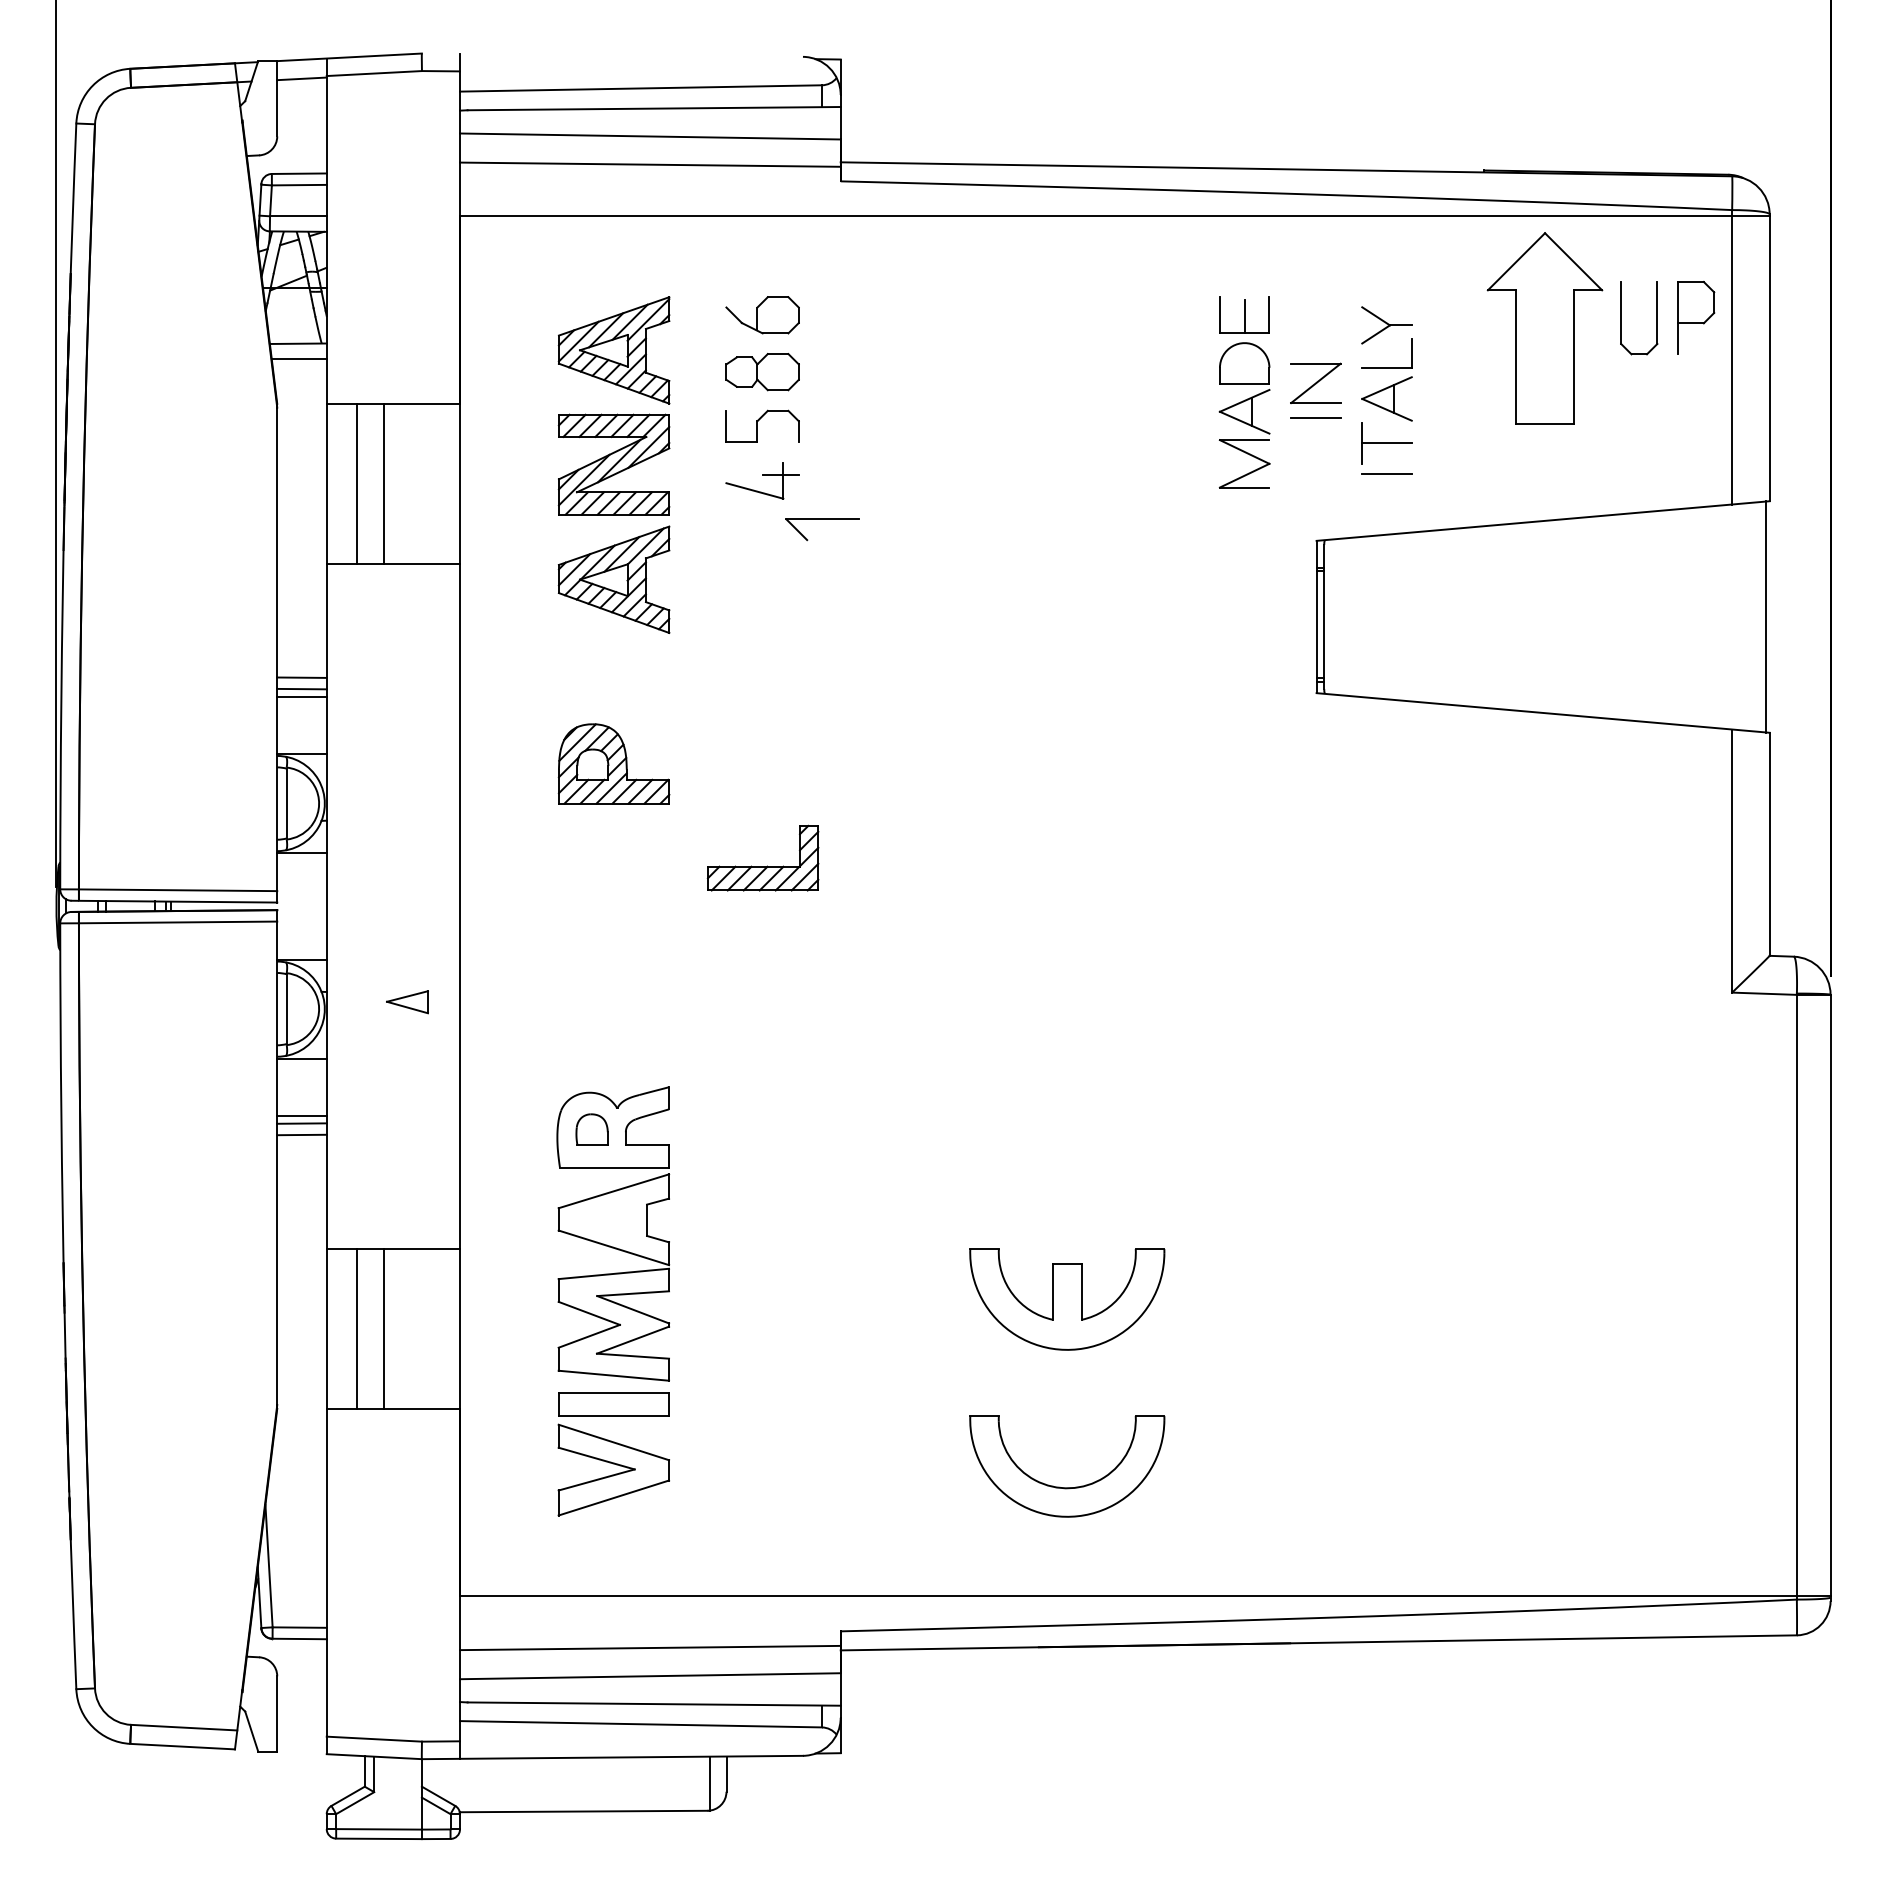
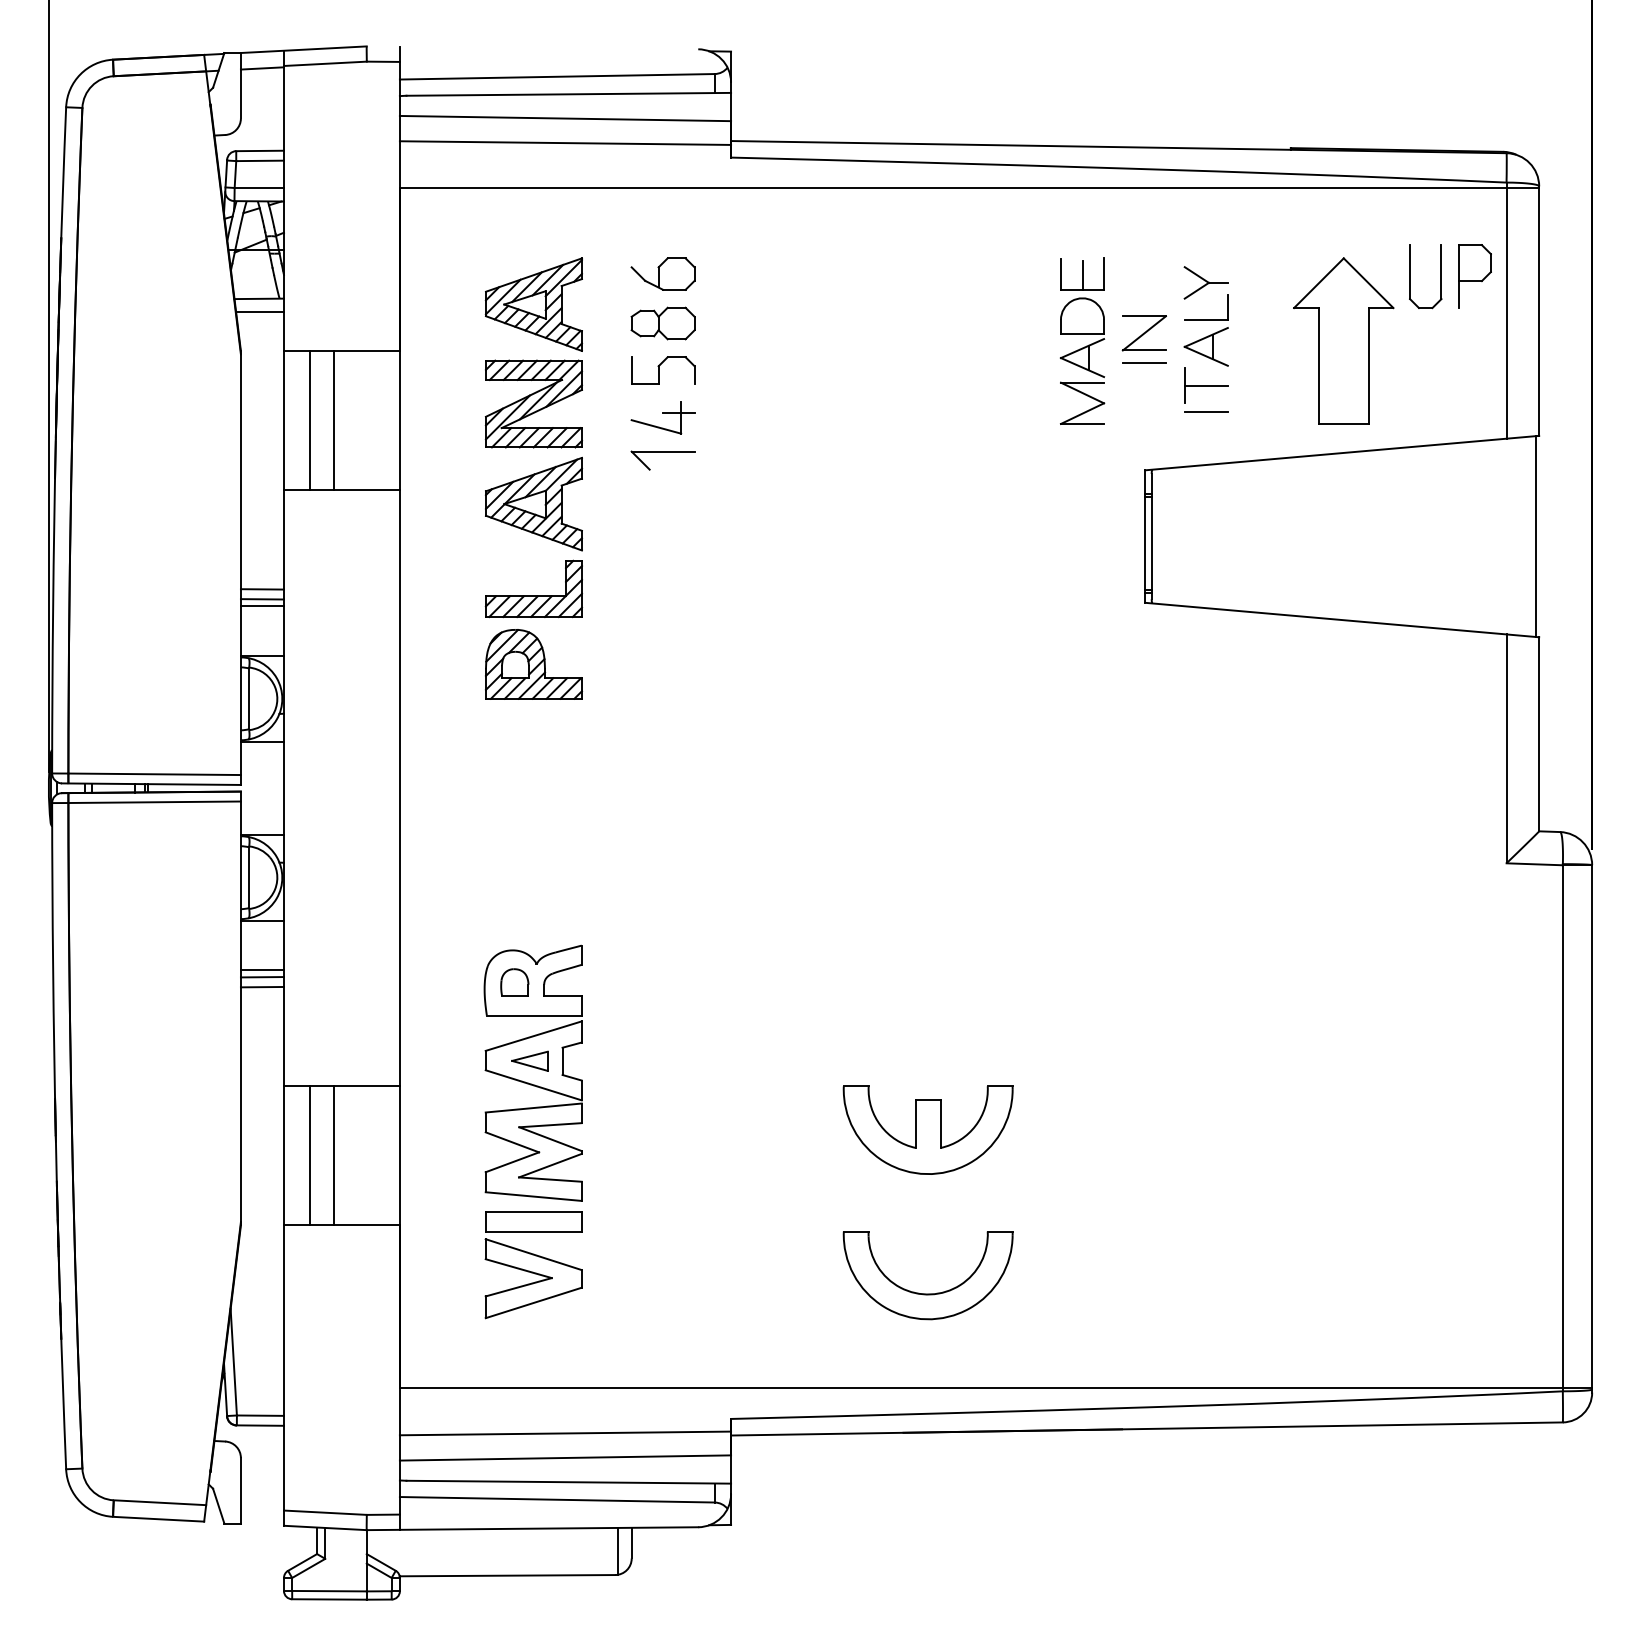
part: (1544, 328) -> (1343, 341), moved
part: (822, 519) -> (663, 451), moved
part: (762, 866) -> (533, 596), moved
part: (407, 1002) -> (529, 1061), moved

